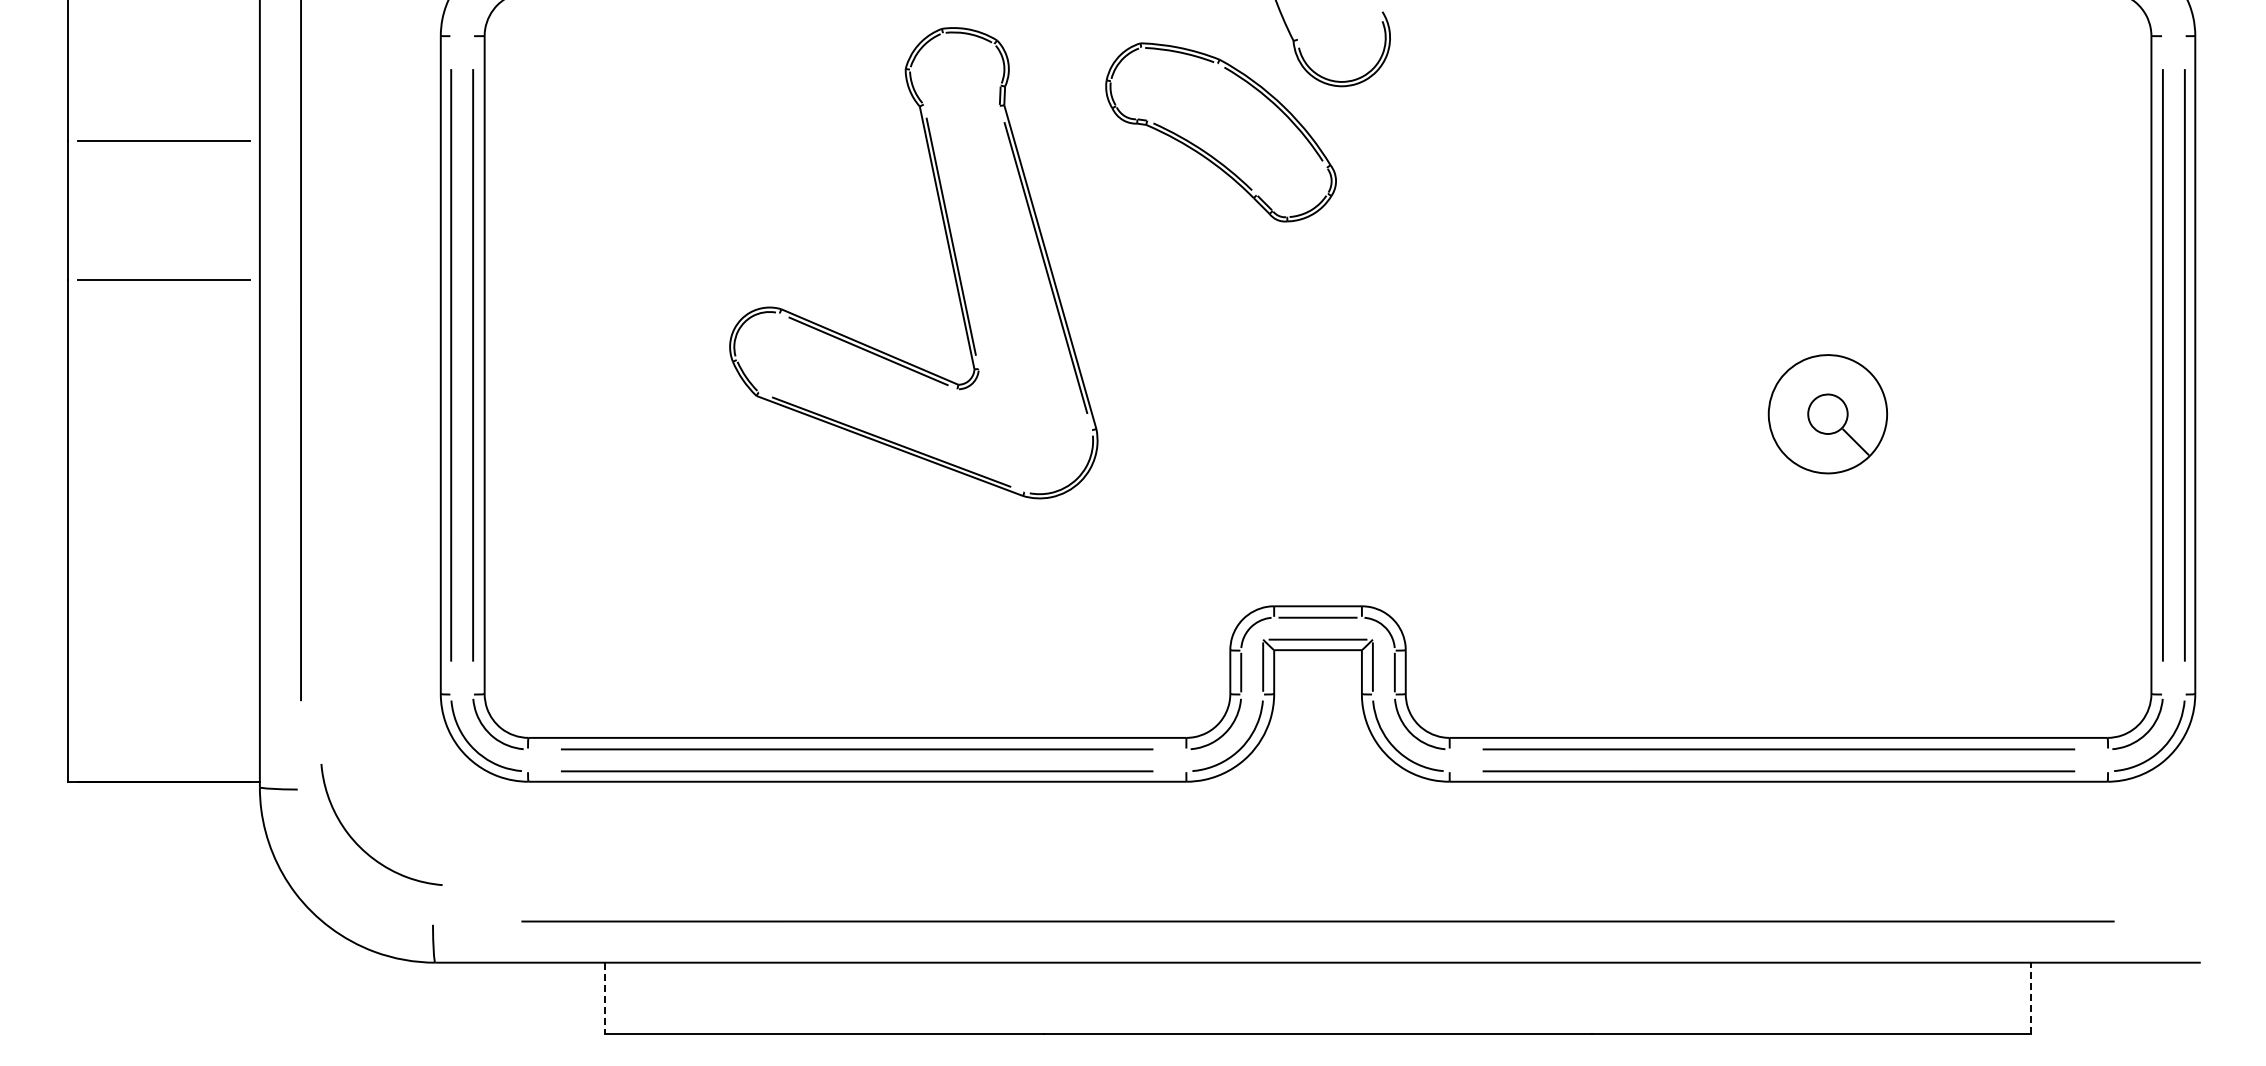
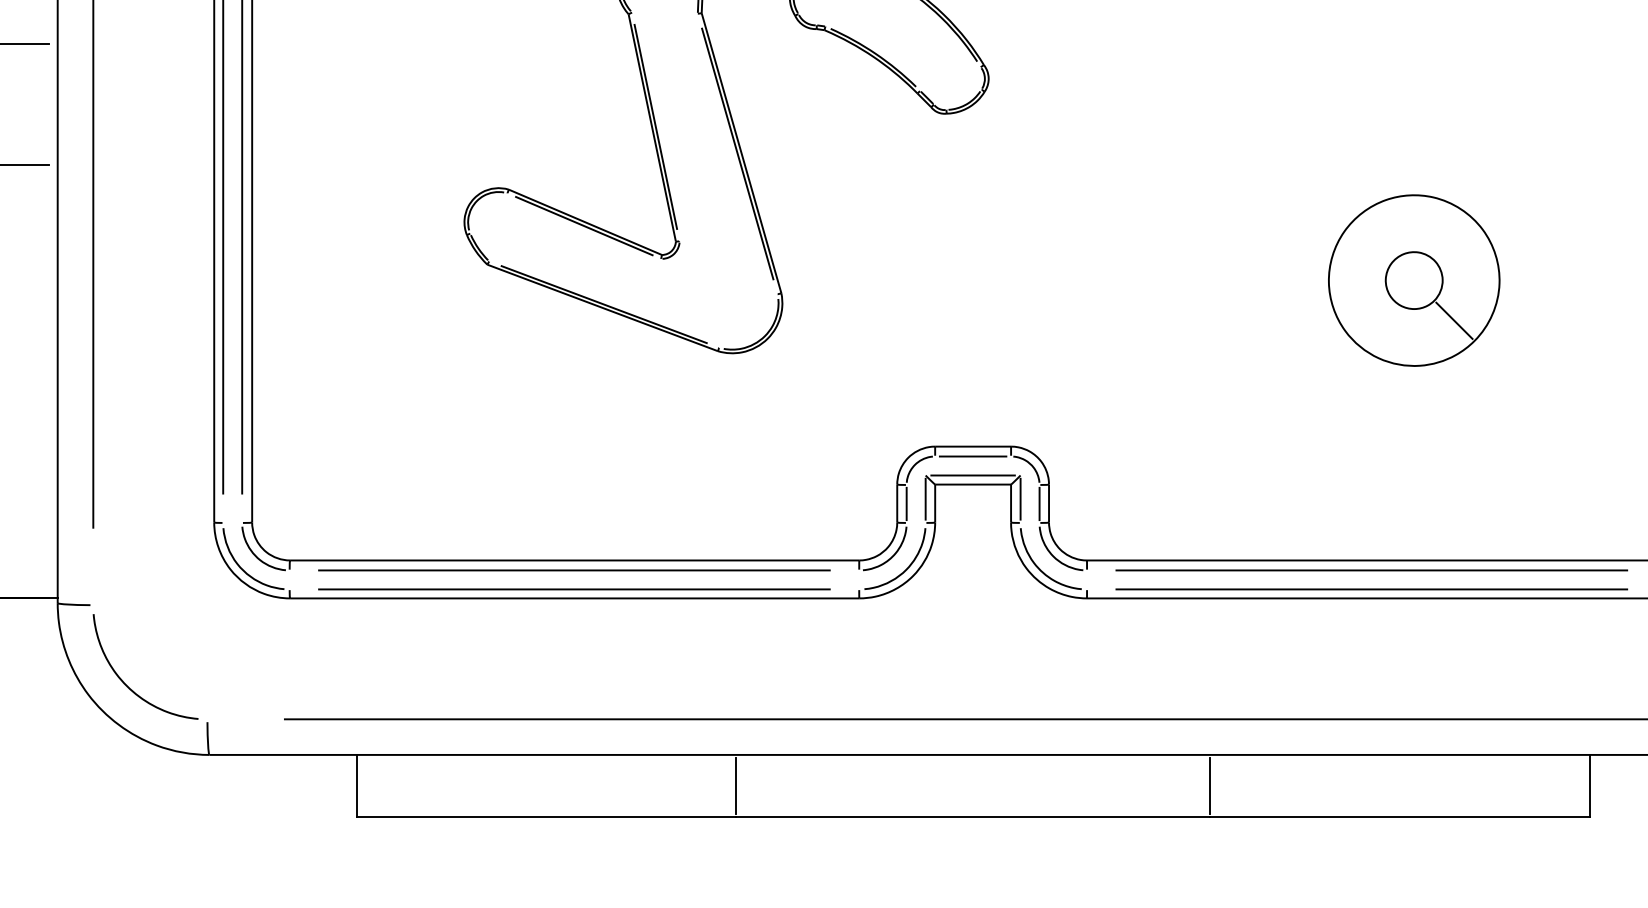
part: (1827, 413) -> (1413, 279), size x1.67
curve: (359, 845) -> (126, 684), moved
line: (605, 998) -> (356, 785), dashed -> solid
line: (1043, 998) -> (735, 785), added
line: (1592, 998) -> (1210, 785), added
line: (2030, 998) -> (1589, 785), dashed -> solid

